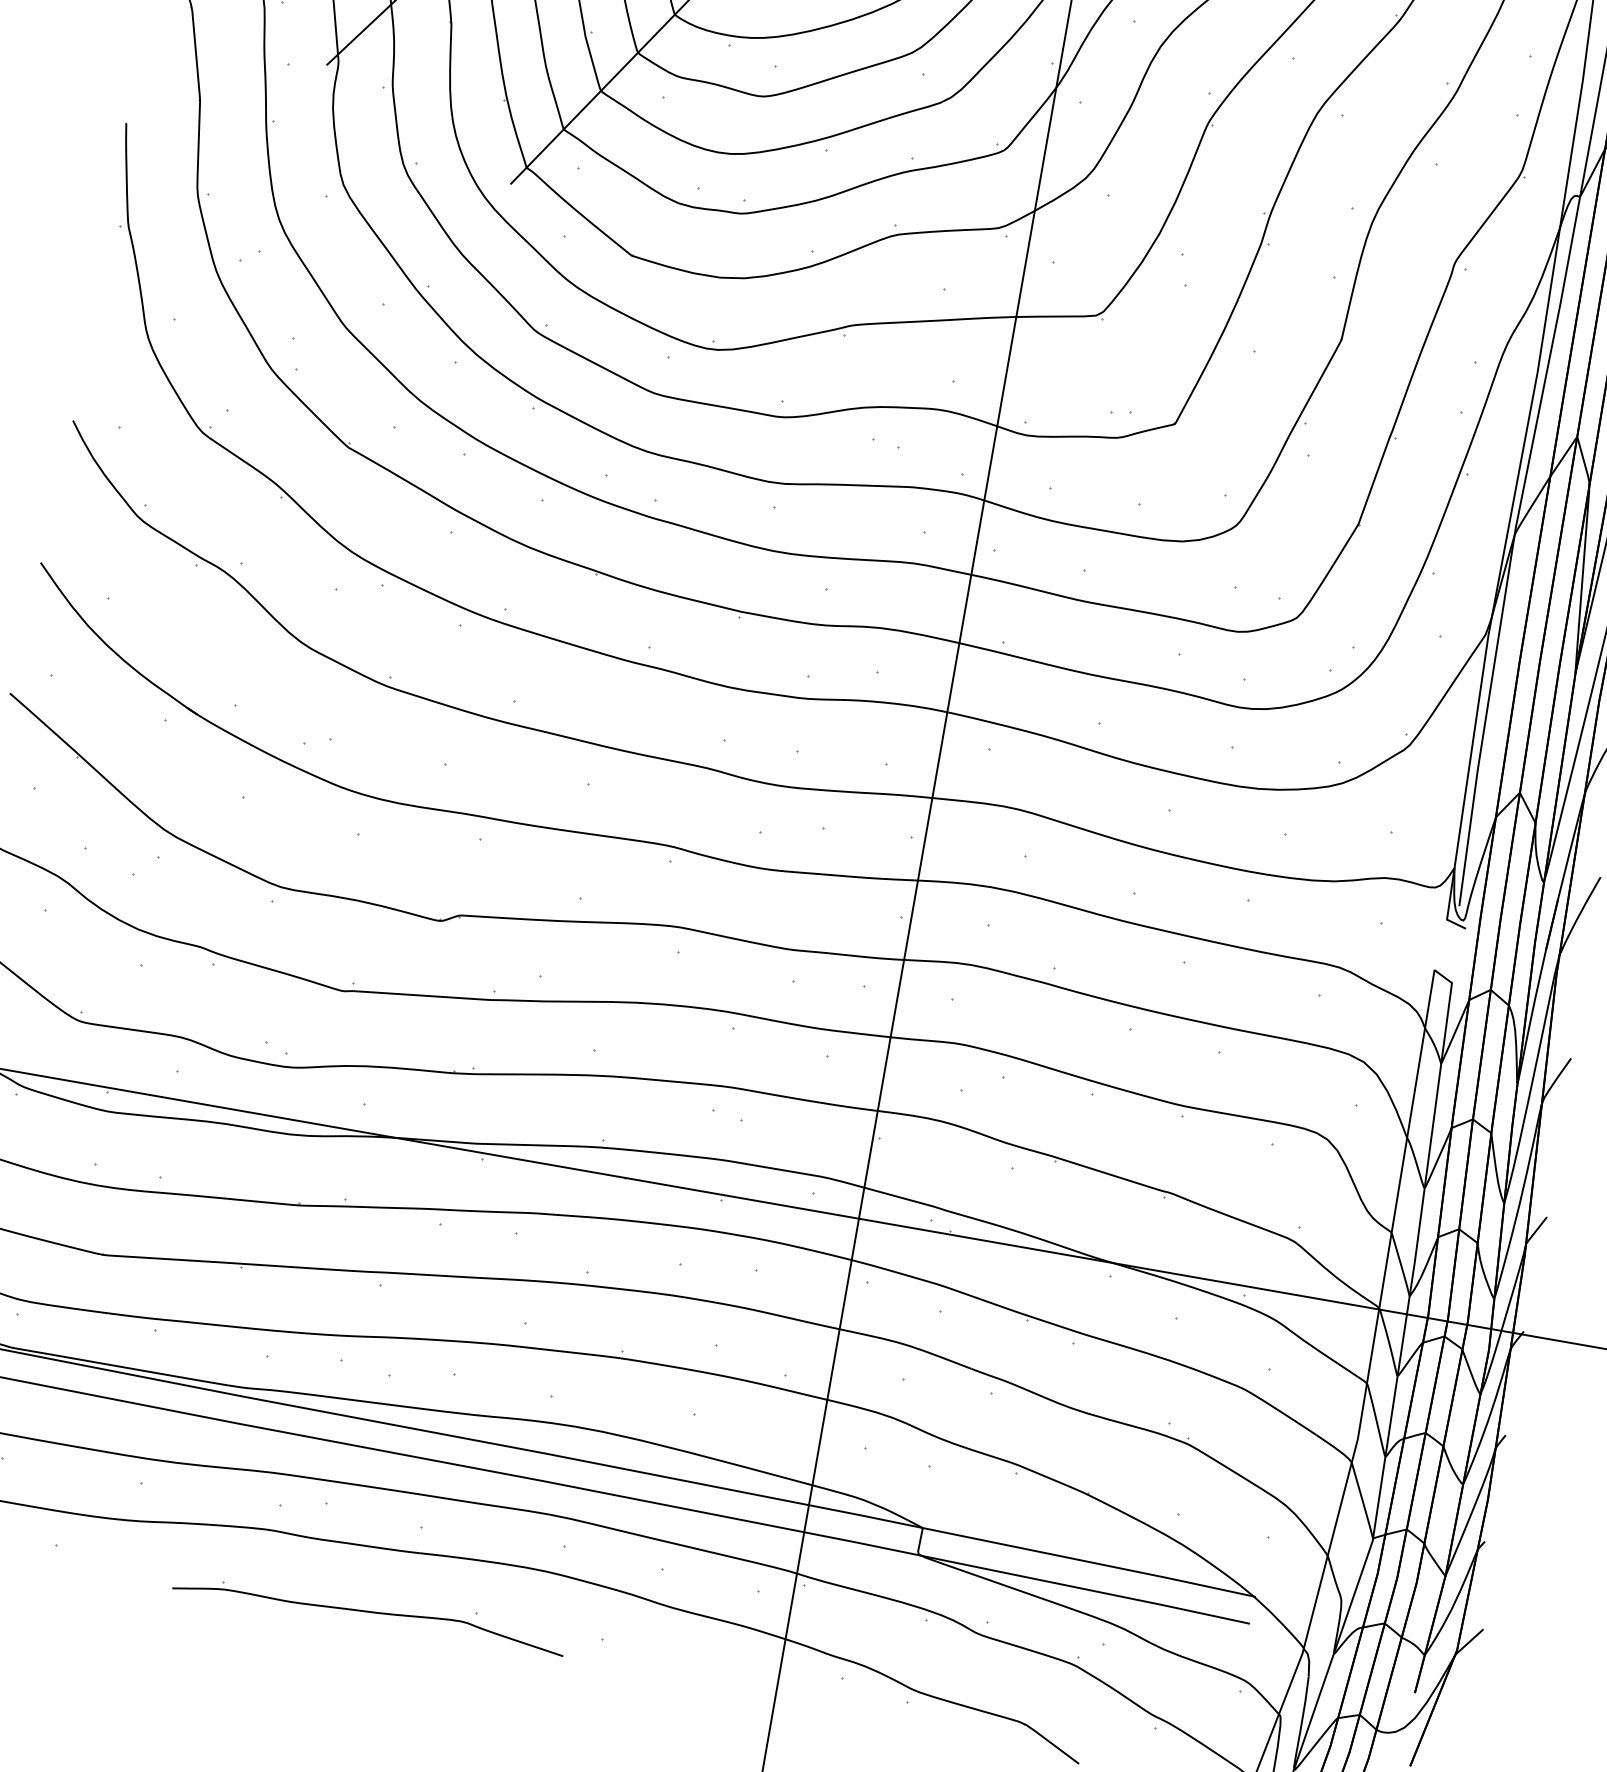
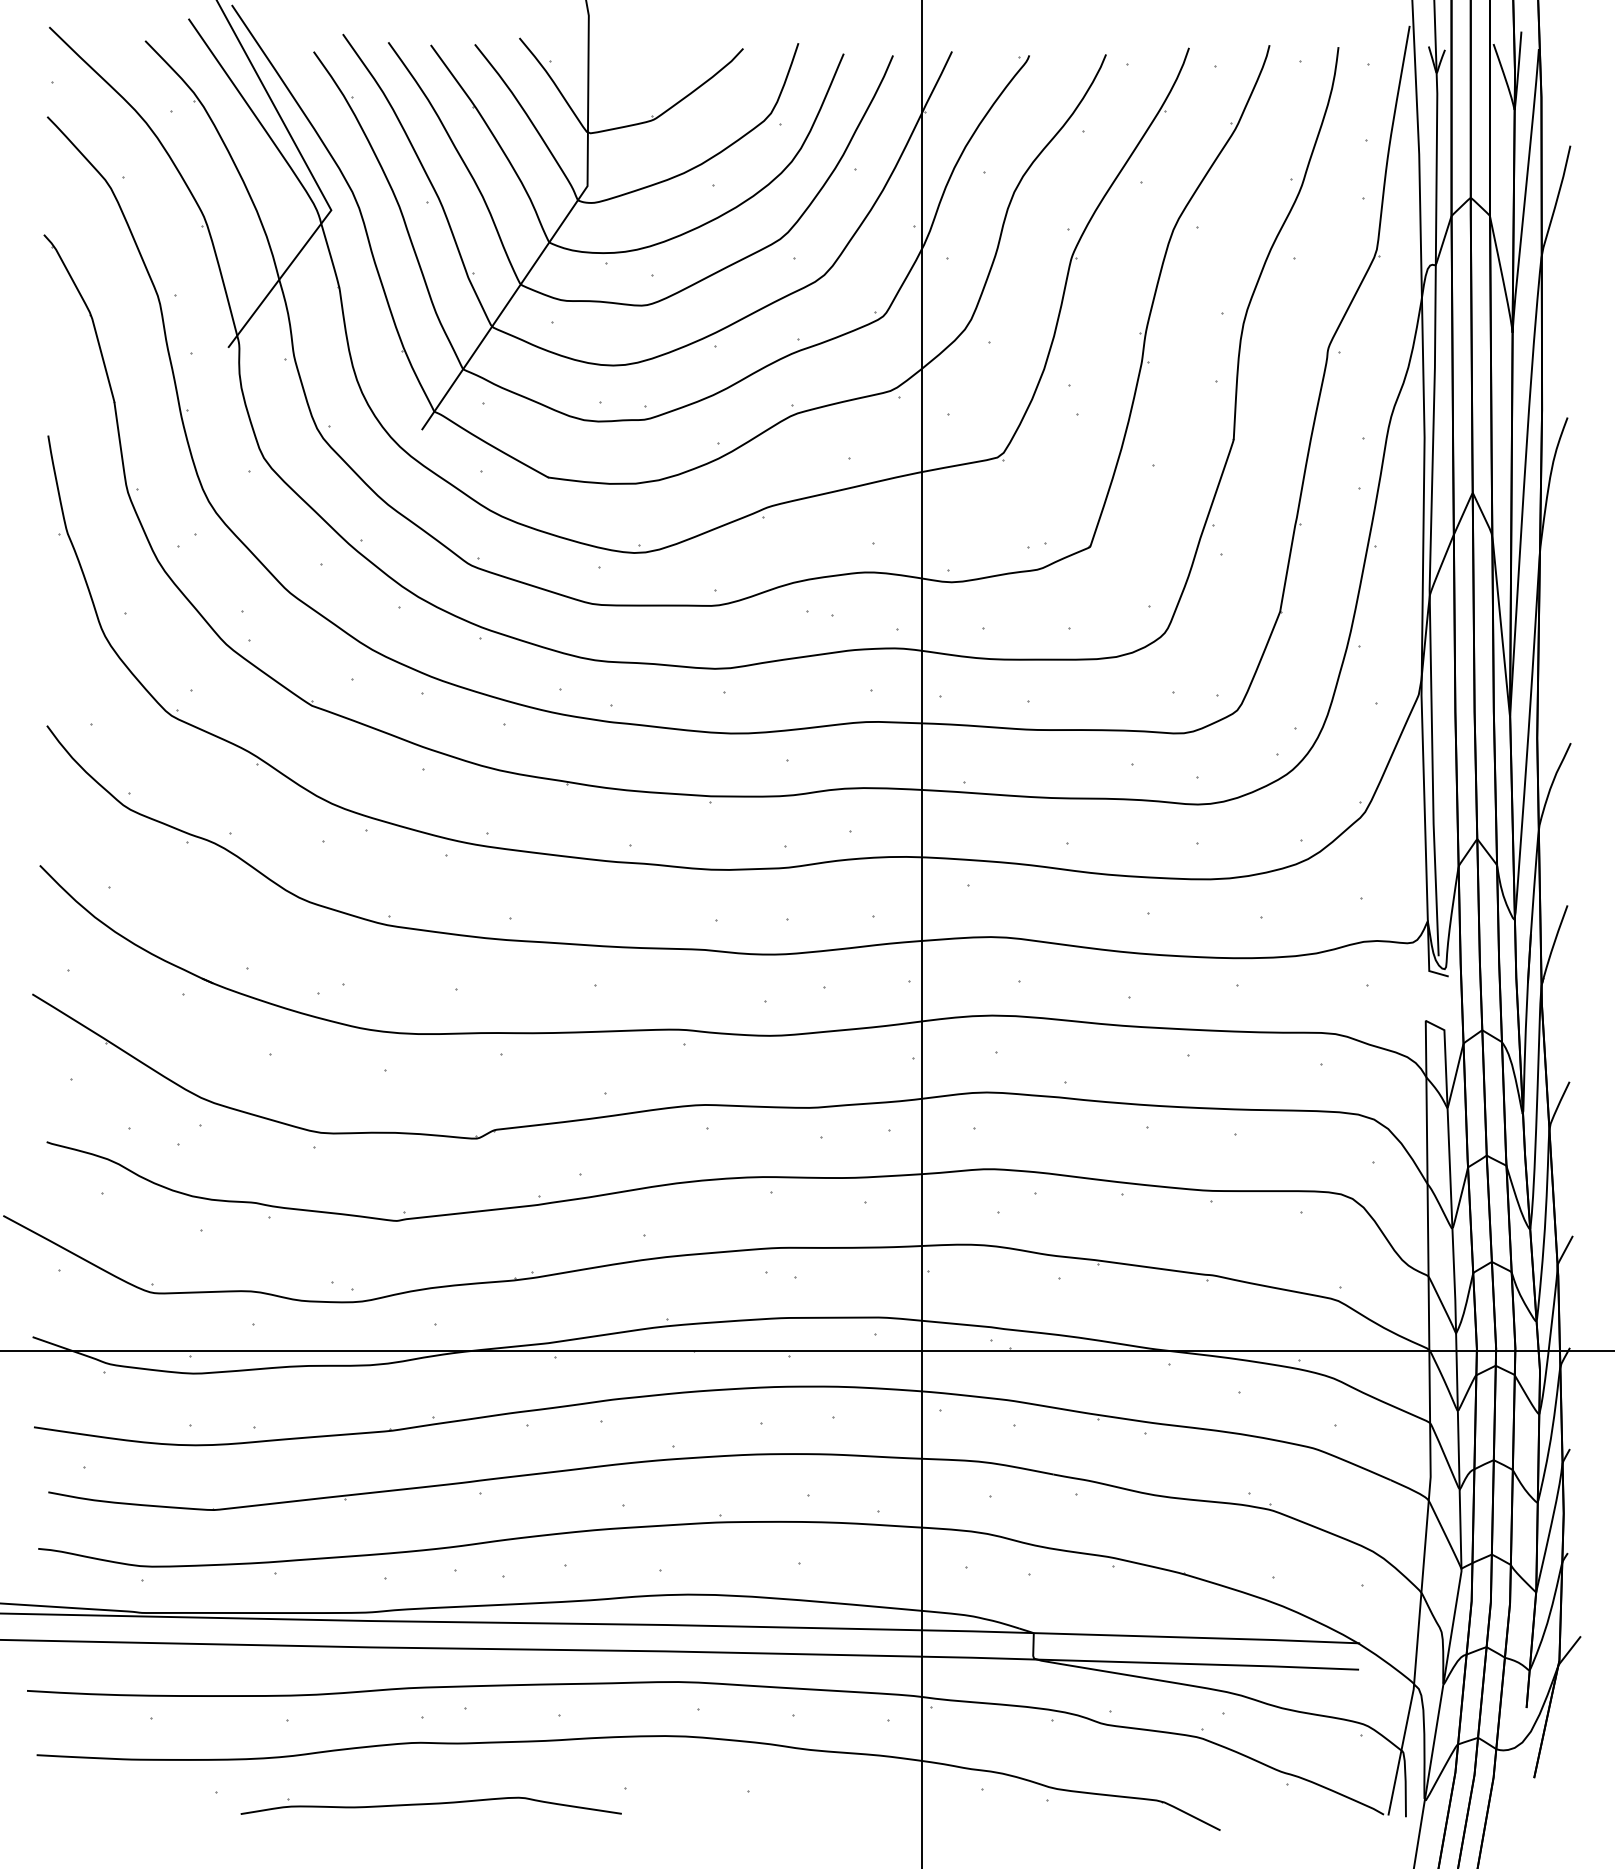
part: (368, 1613) -> (430, 1805), moved

